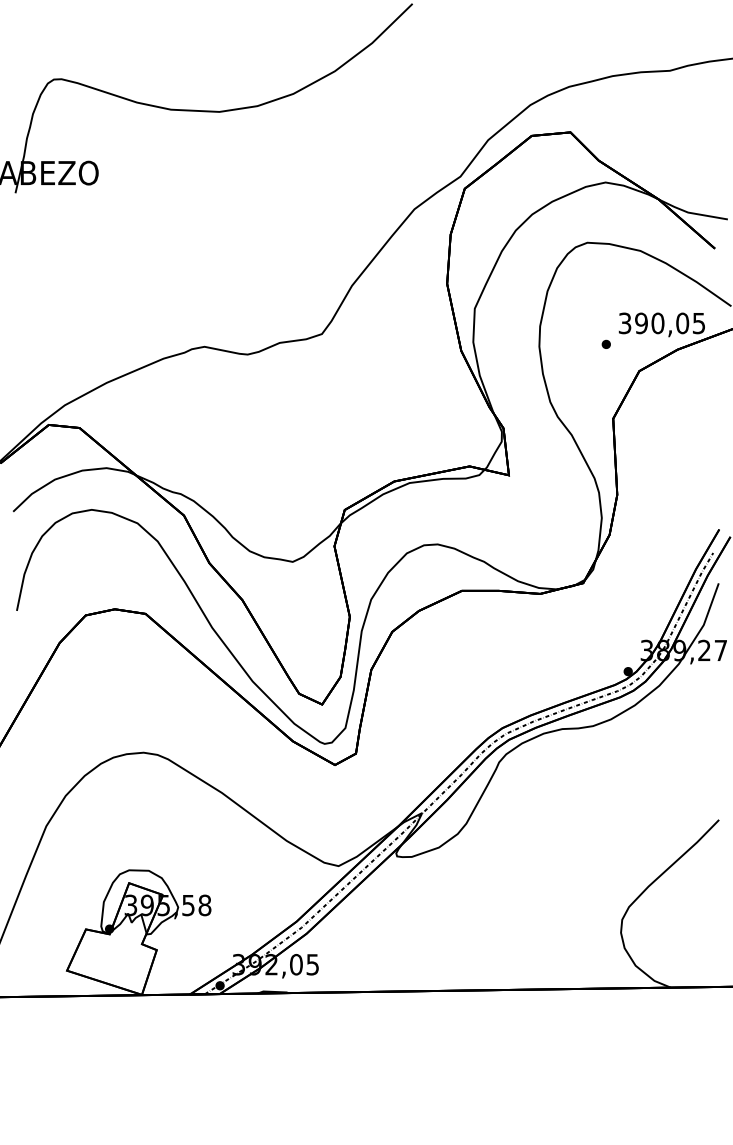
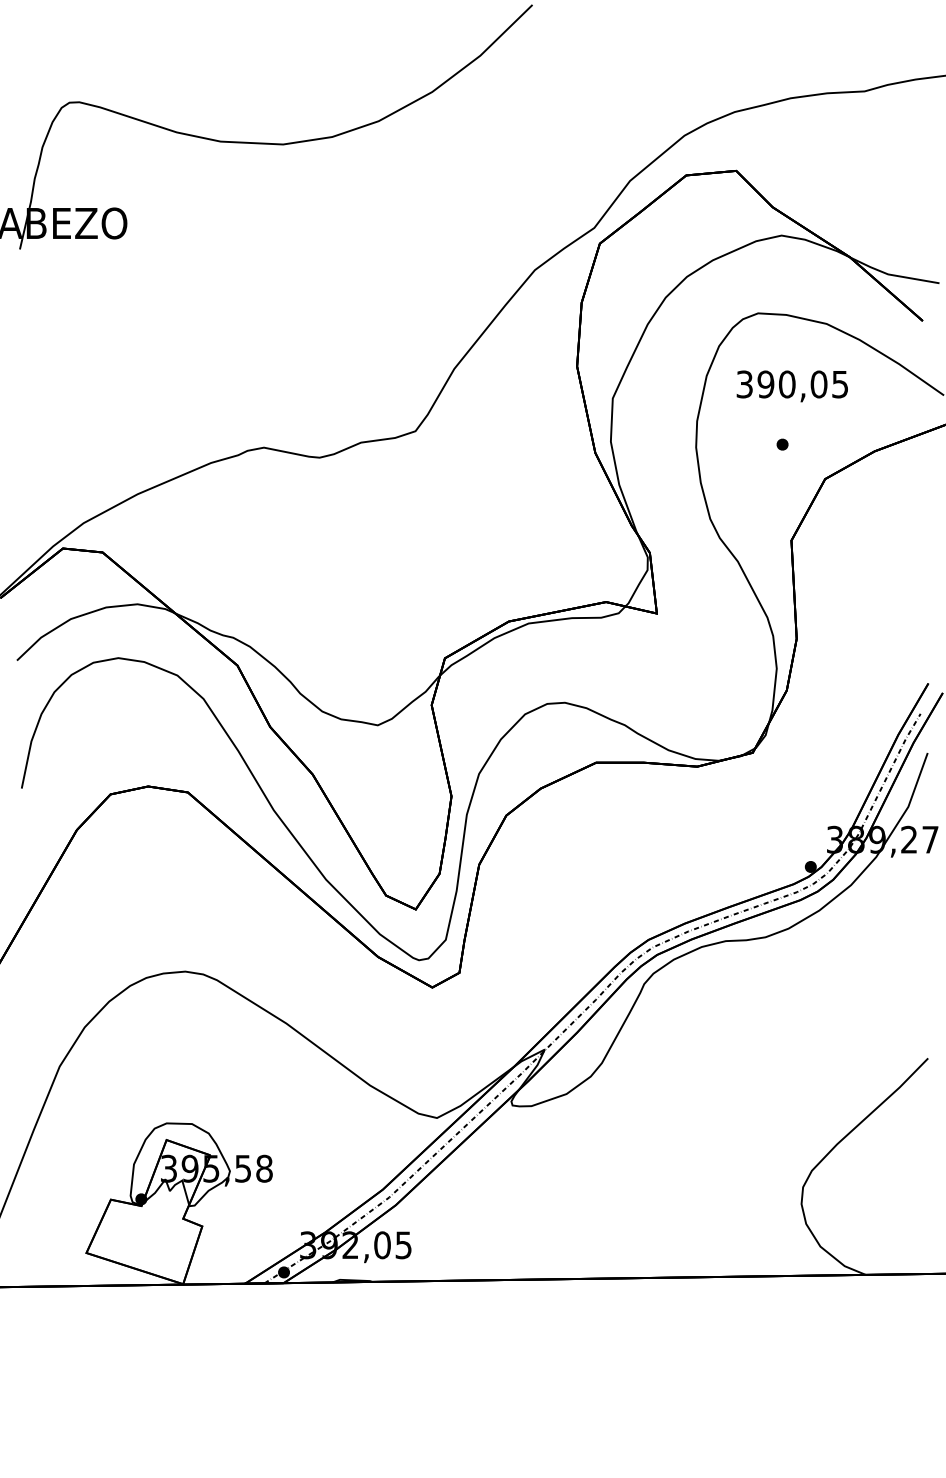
text: (661, 324) -> (791, 386), moved

